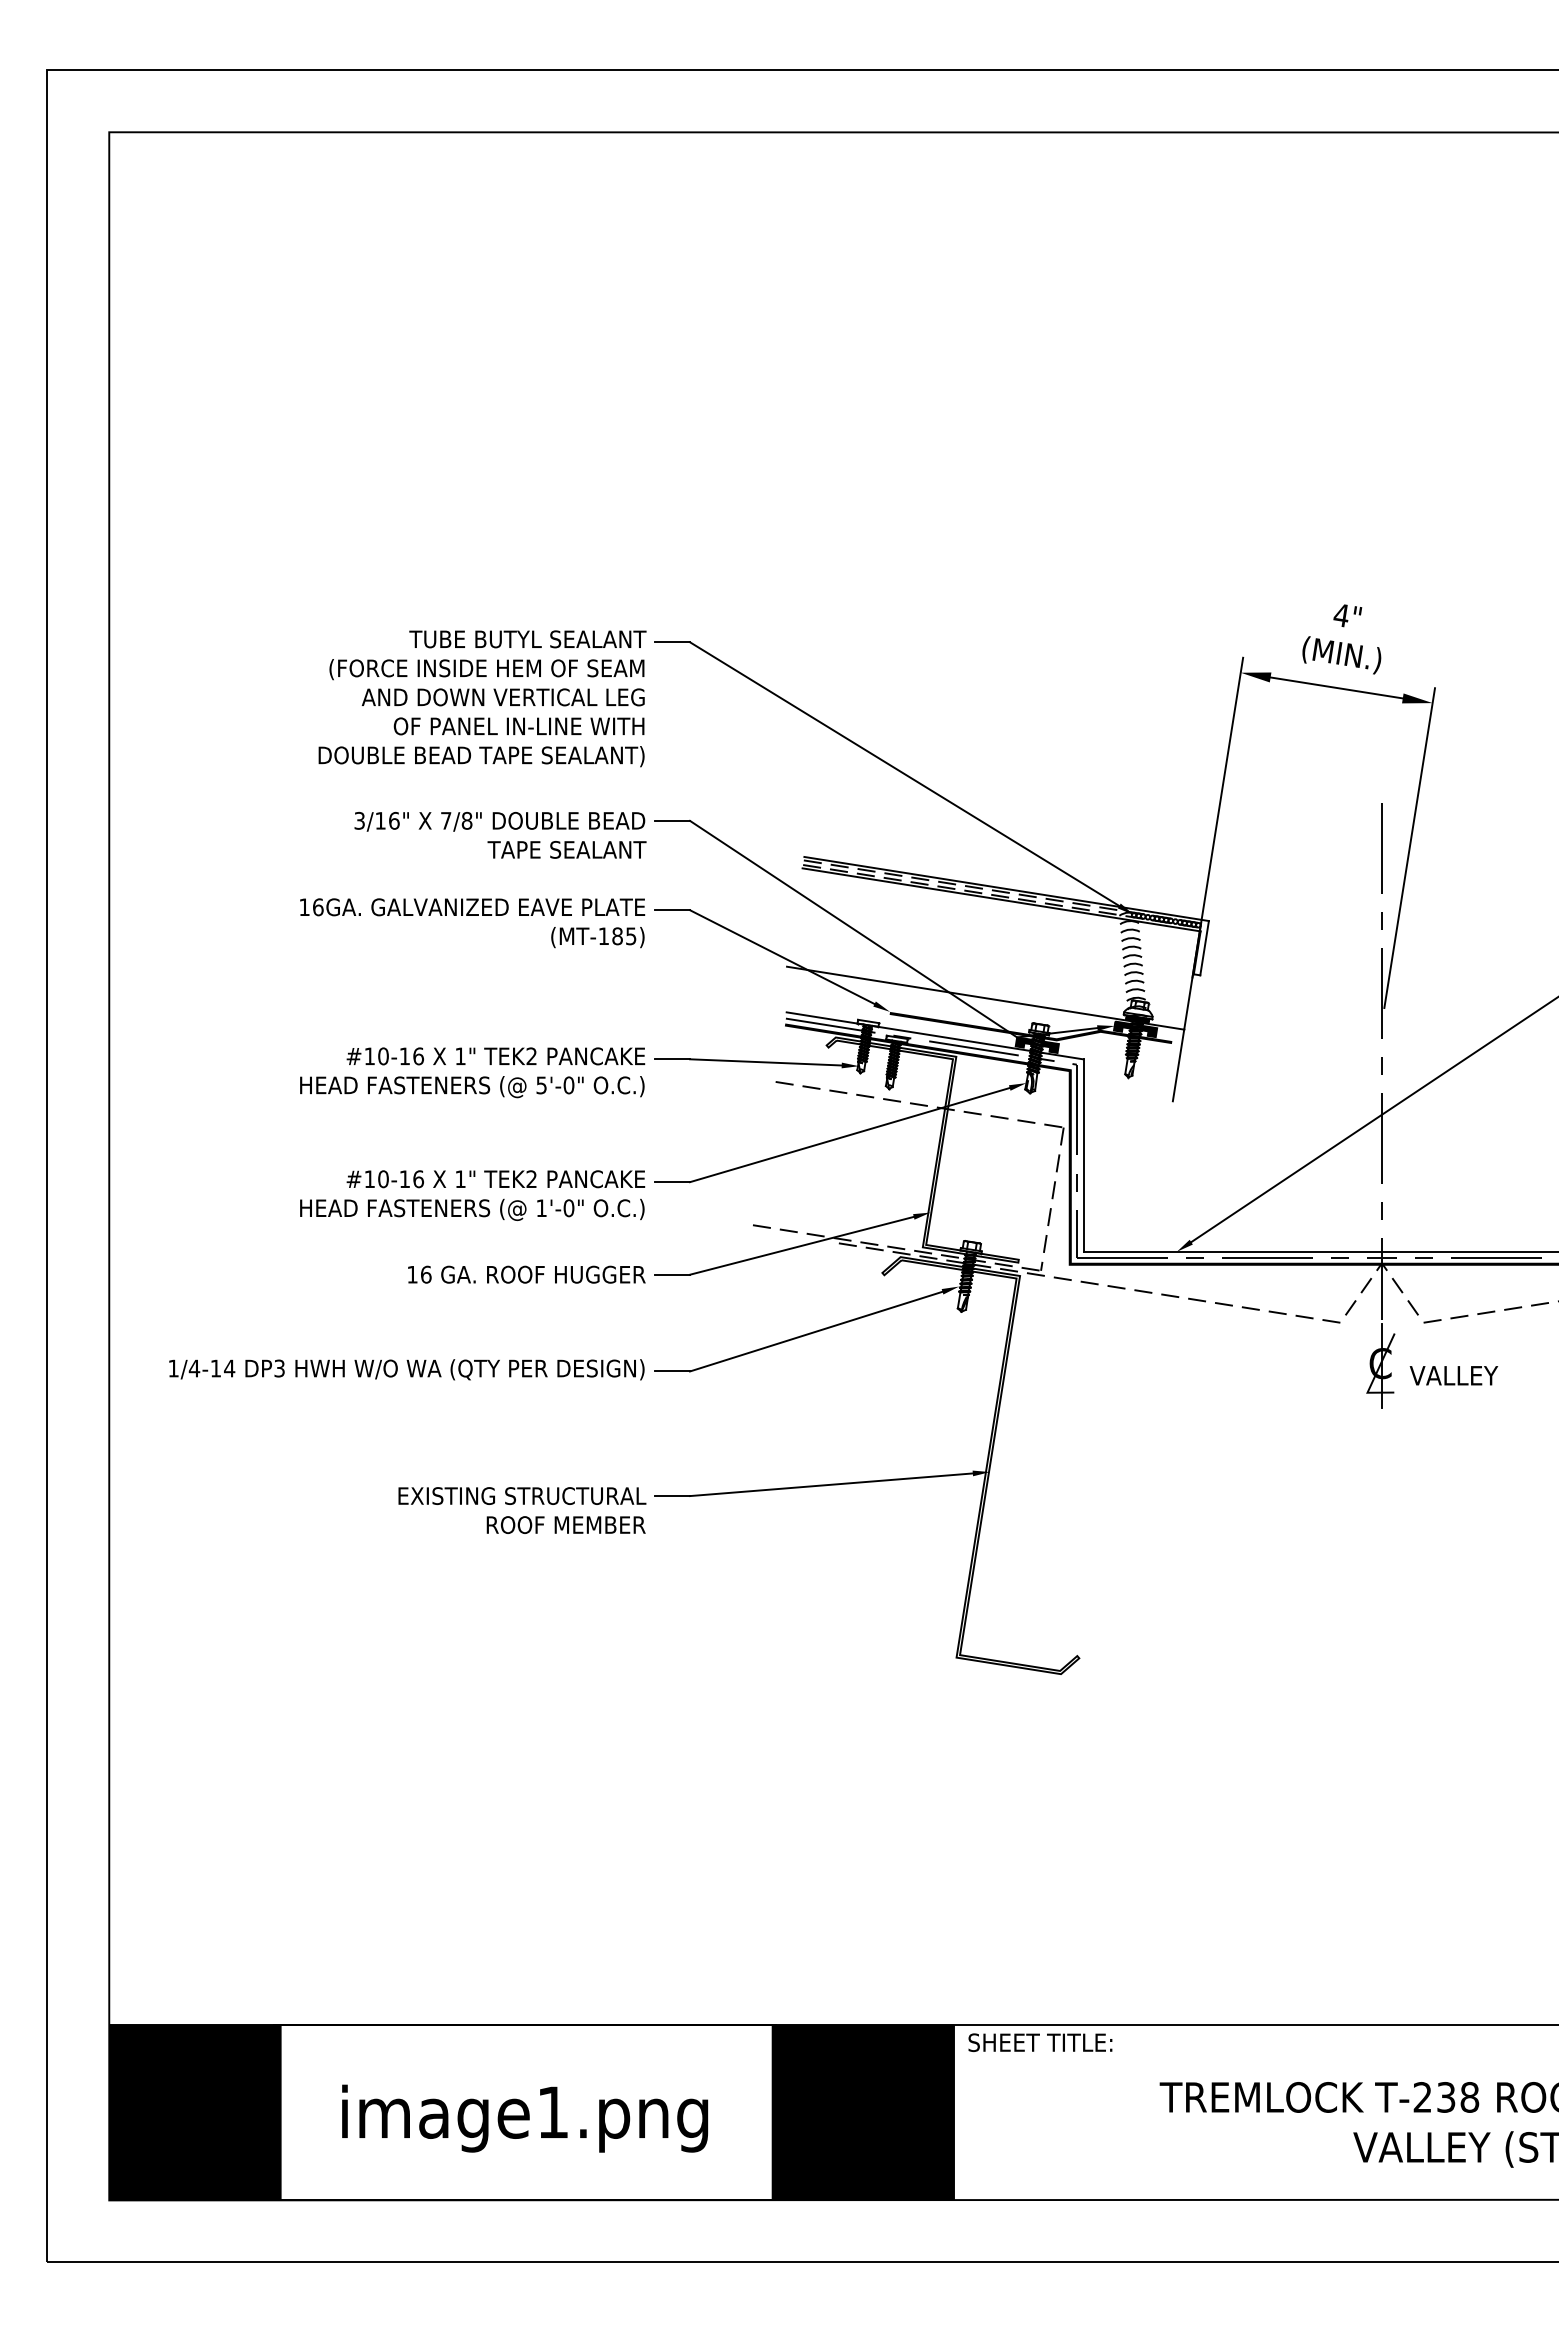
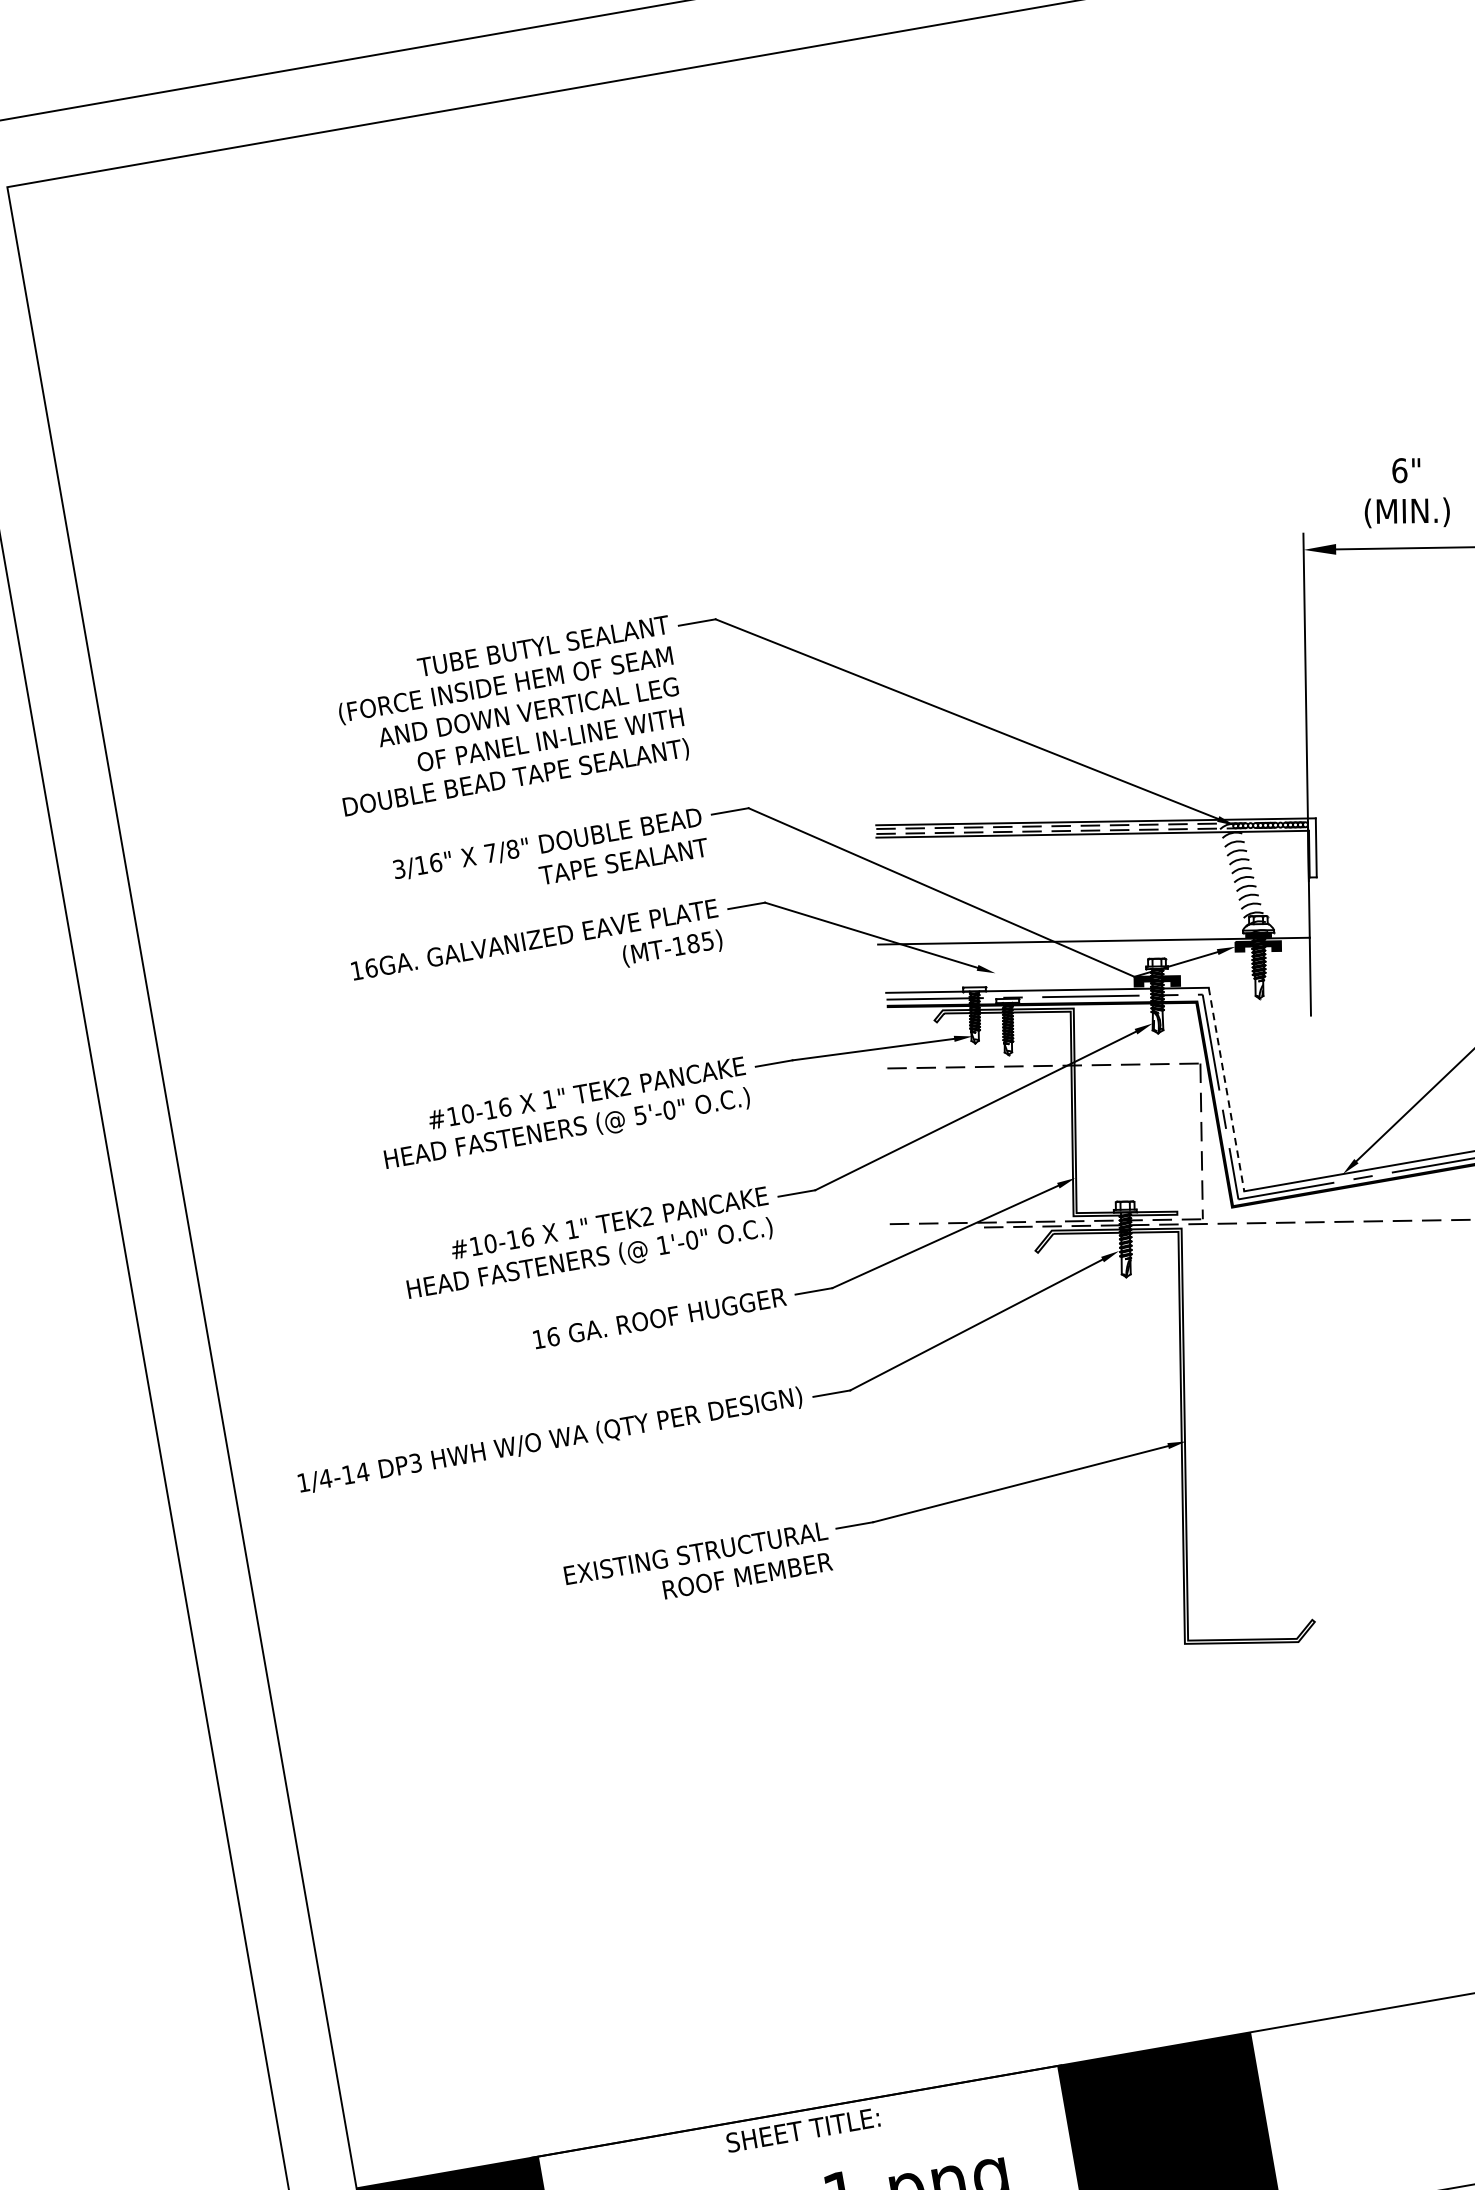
text: (1340, 615) -> (1398, 470), 4" -> 6"
fill: (1030, 1027) -> (1146, 963), removed
line: (1083, 1156) -> (1226, 1090), solid -> dashed
text: (1040, 2042) -> (803, 2129), moved

